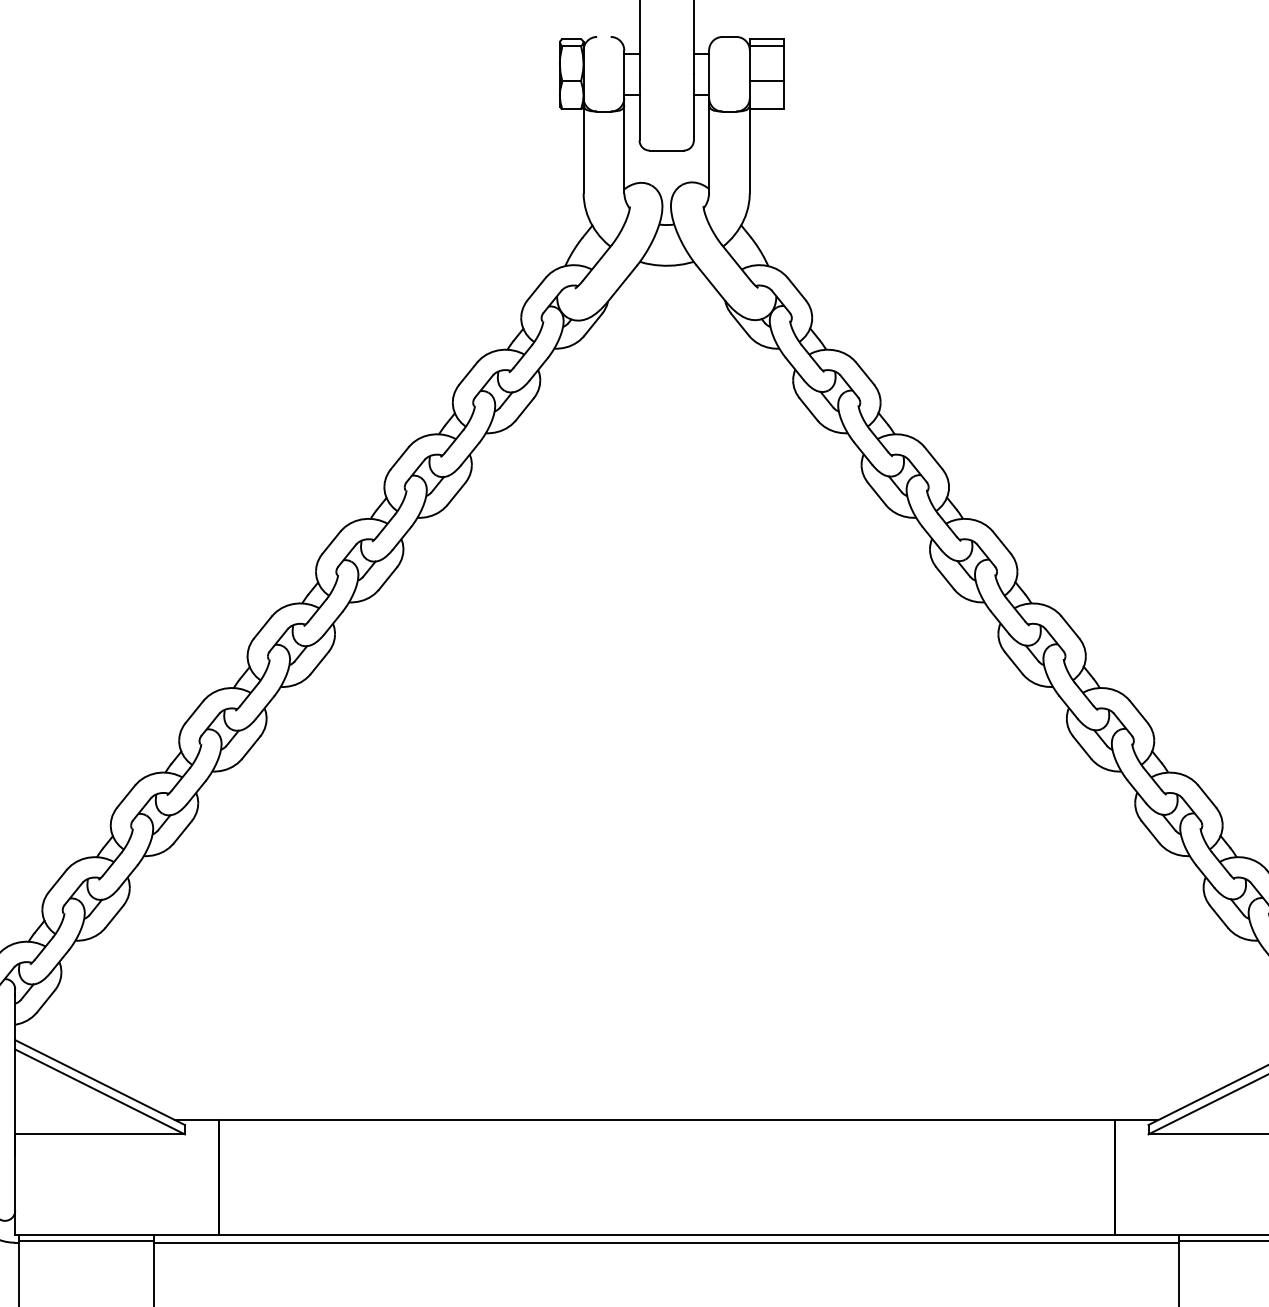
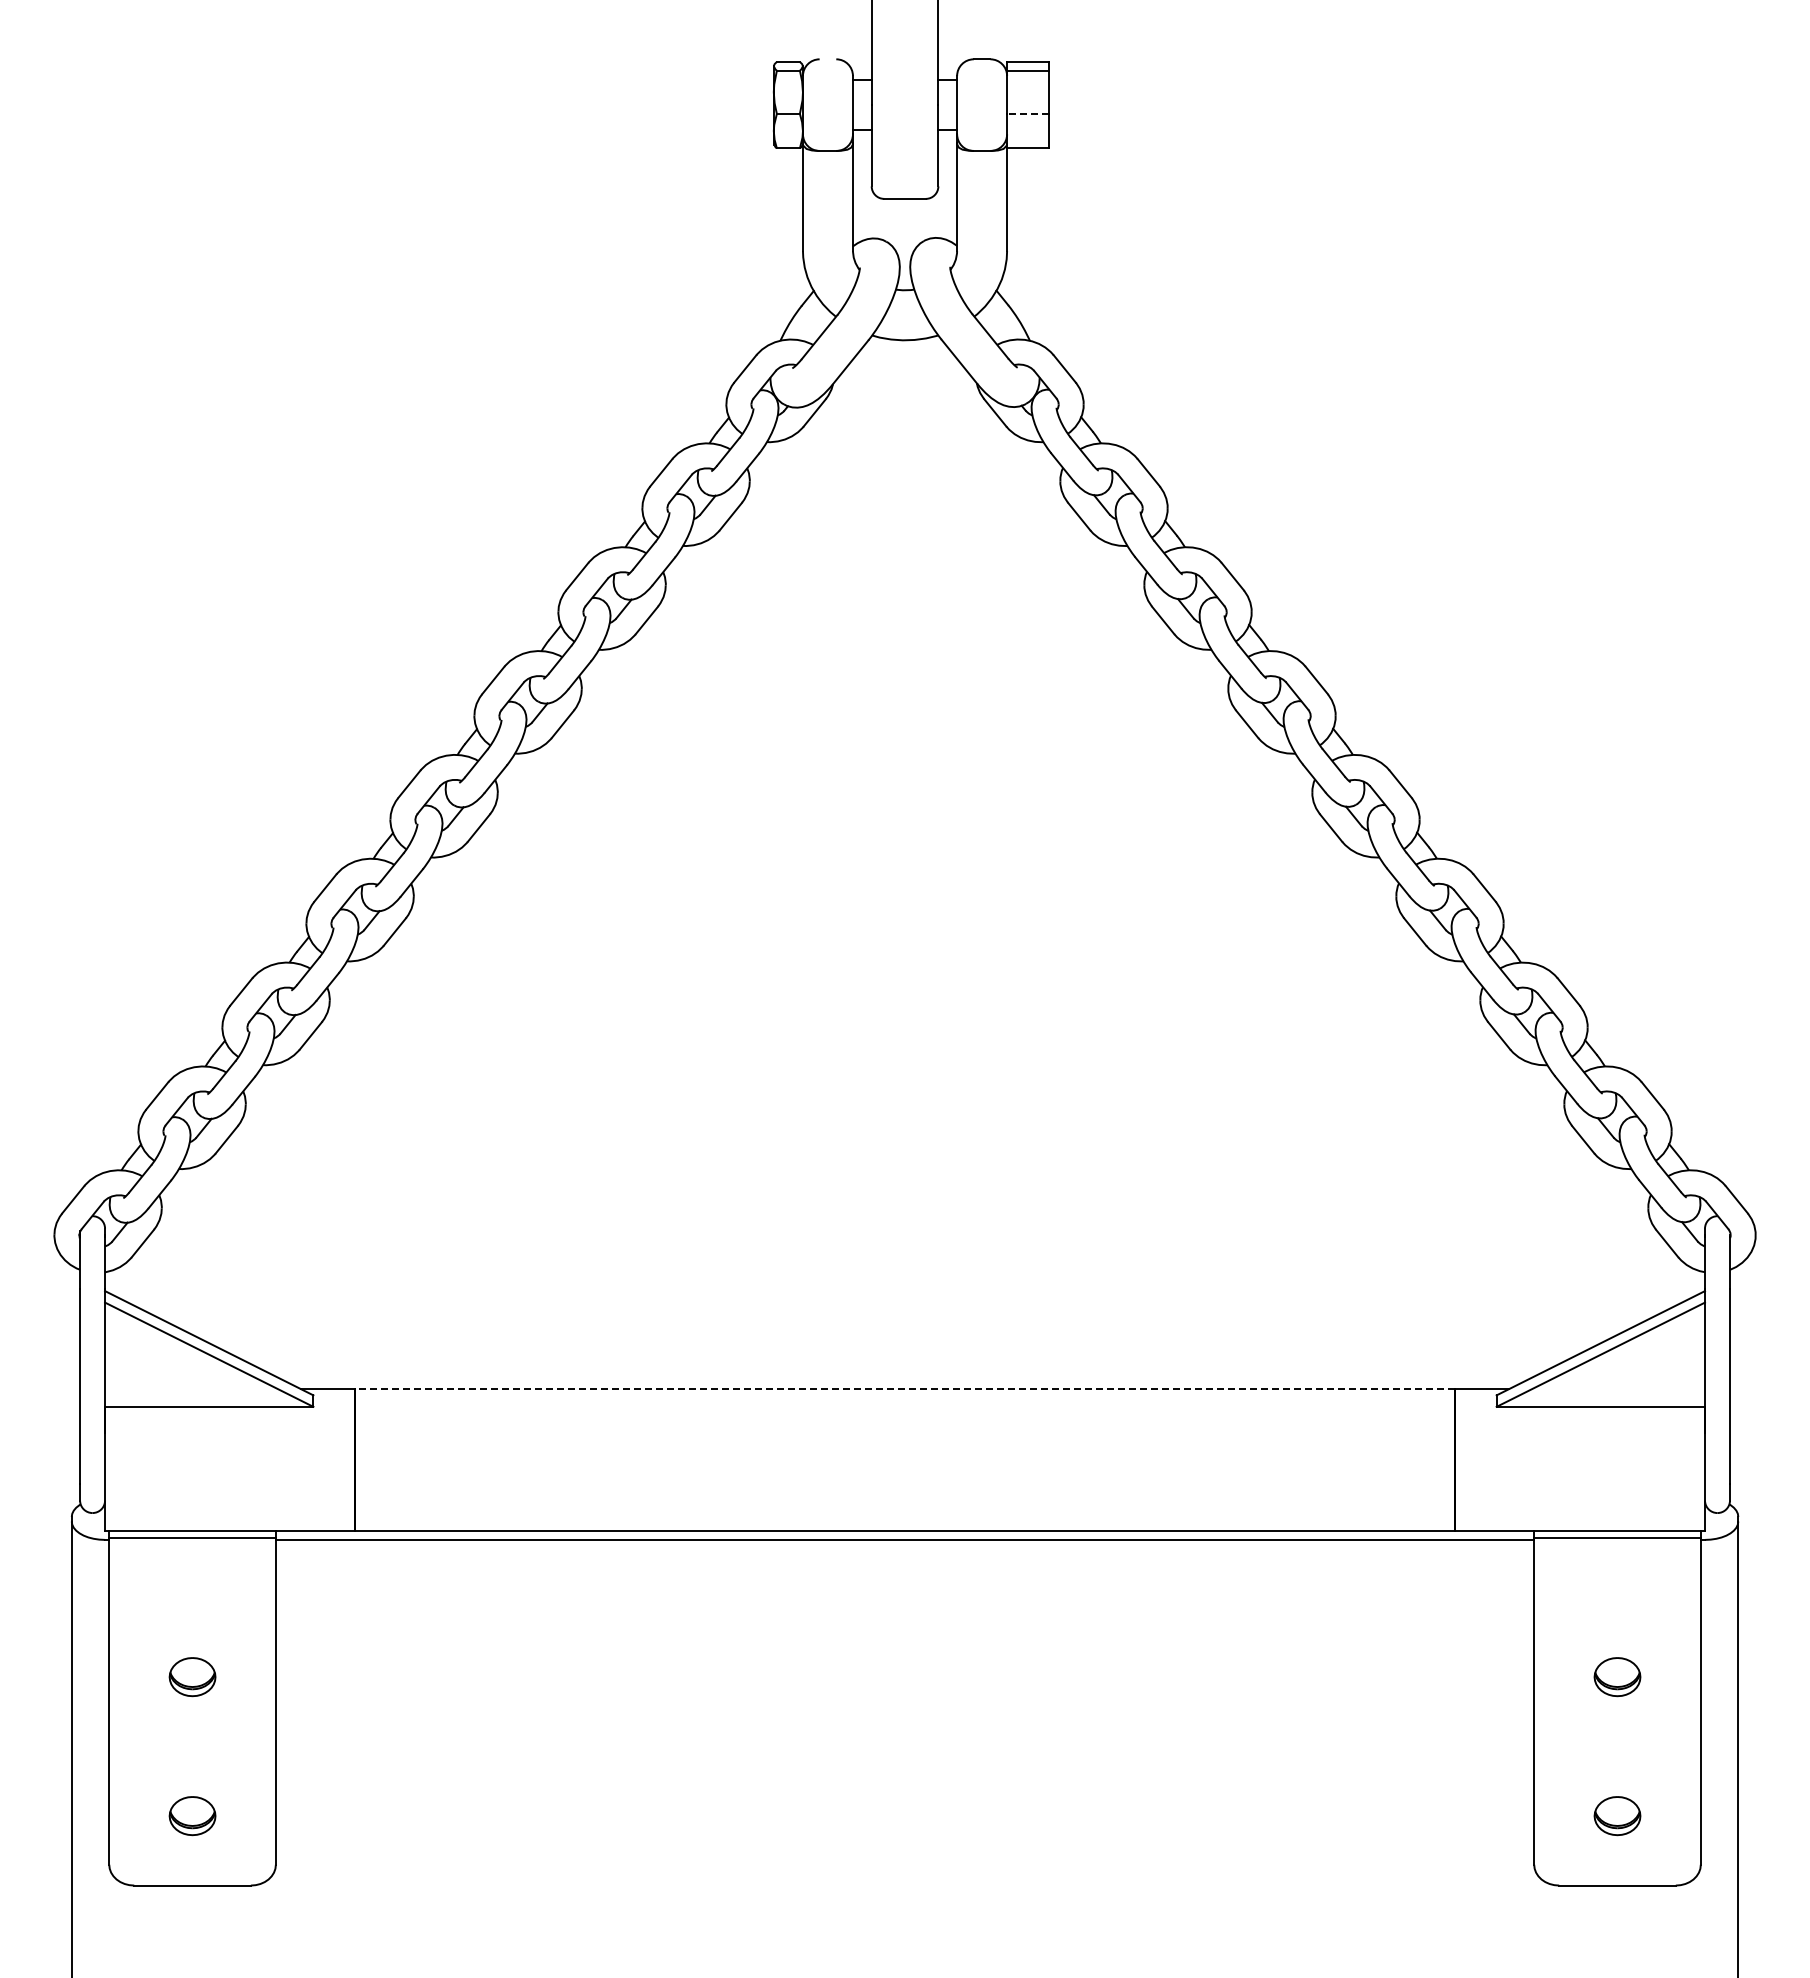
line: (766, 81) -> (1027, 113), solid -> dashed
line: (667, 1120) -> (905, 1389), solid -> dashed

